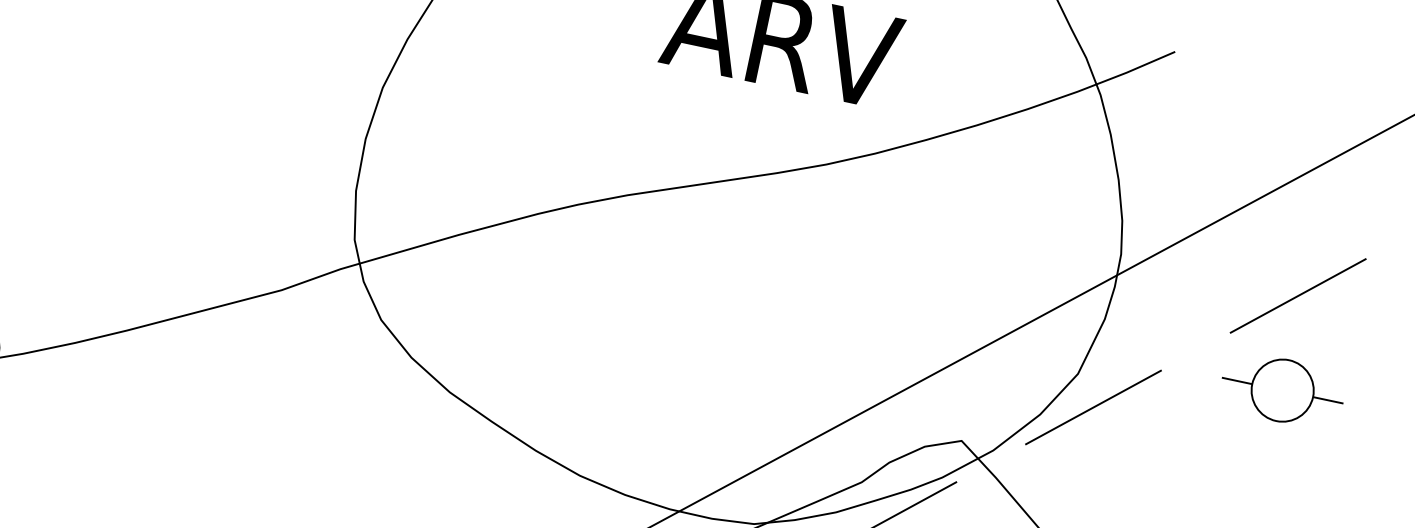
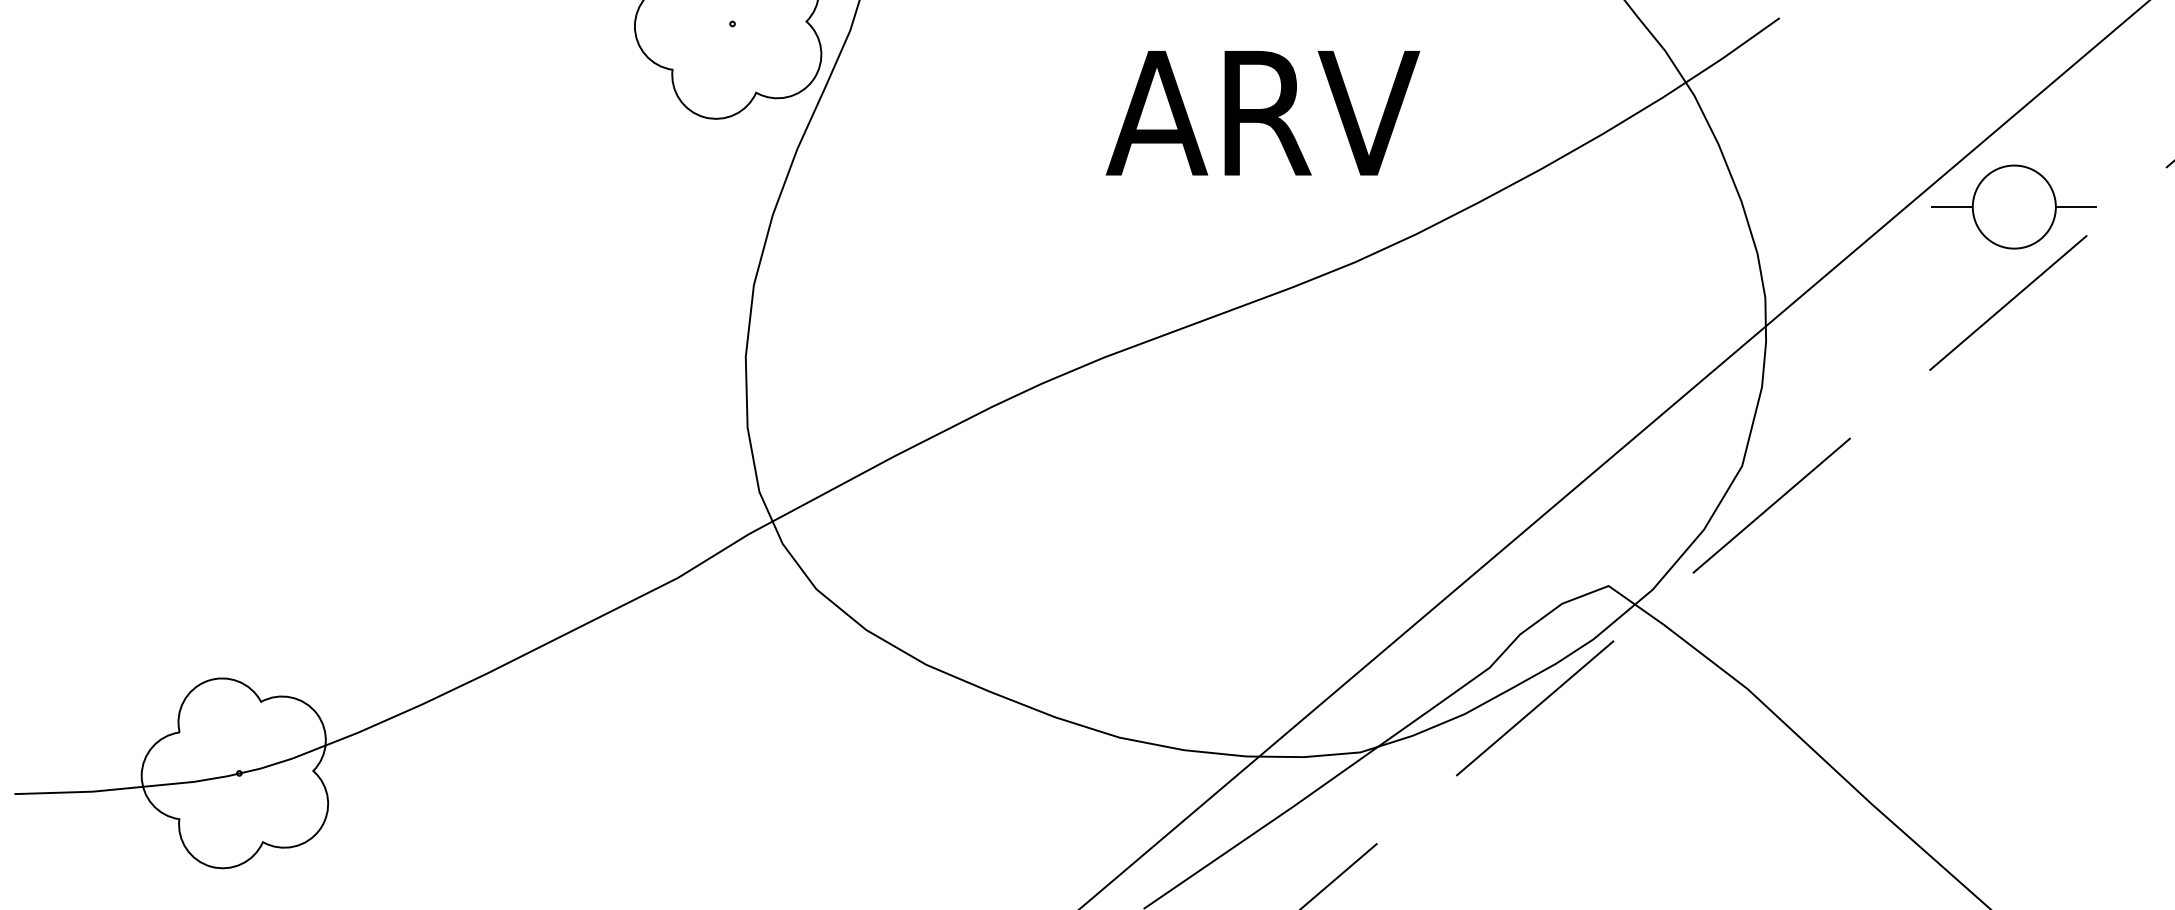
part: (1282, 390) -> (2013, 206), moved

